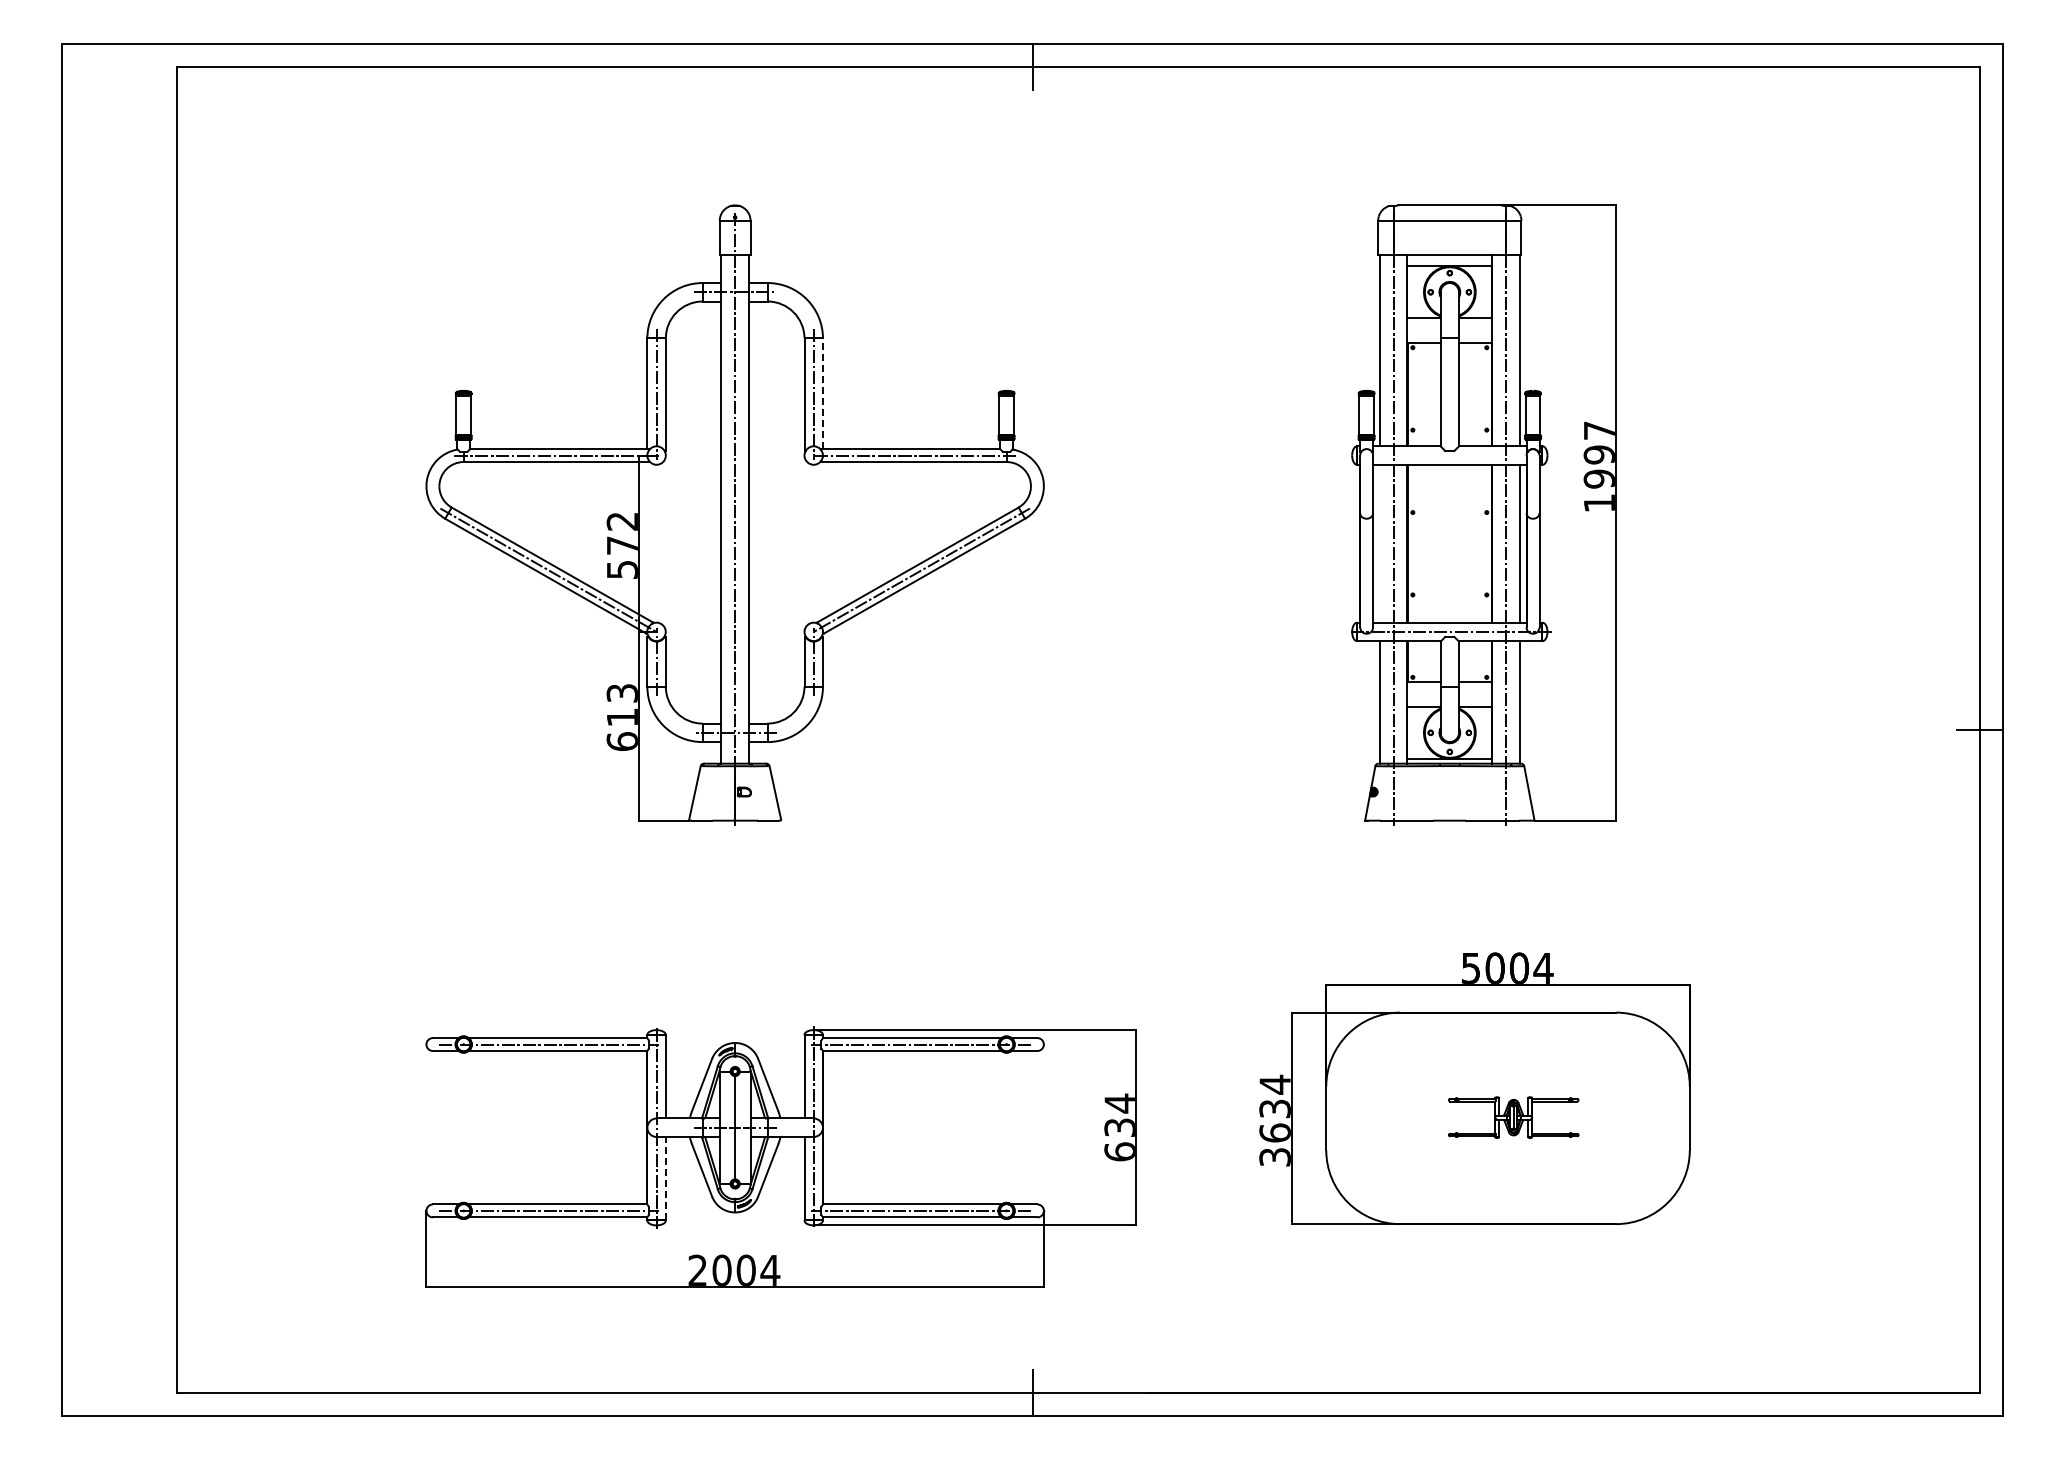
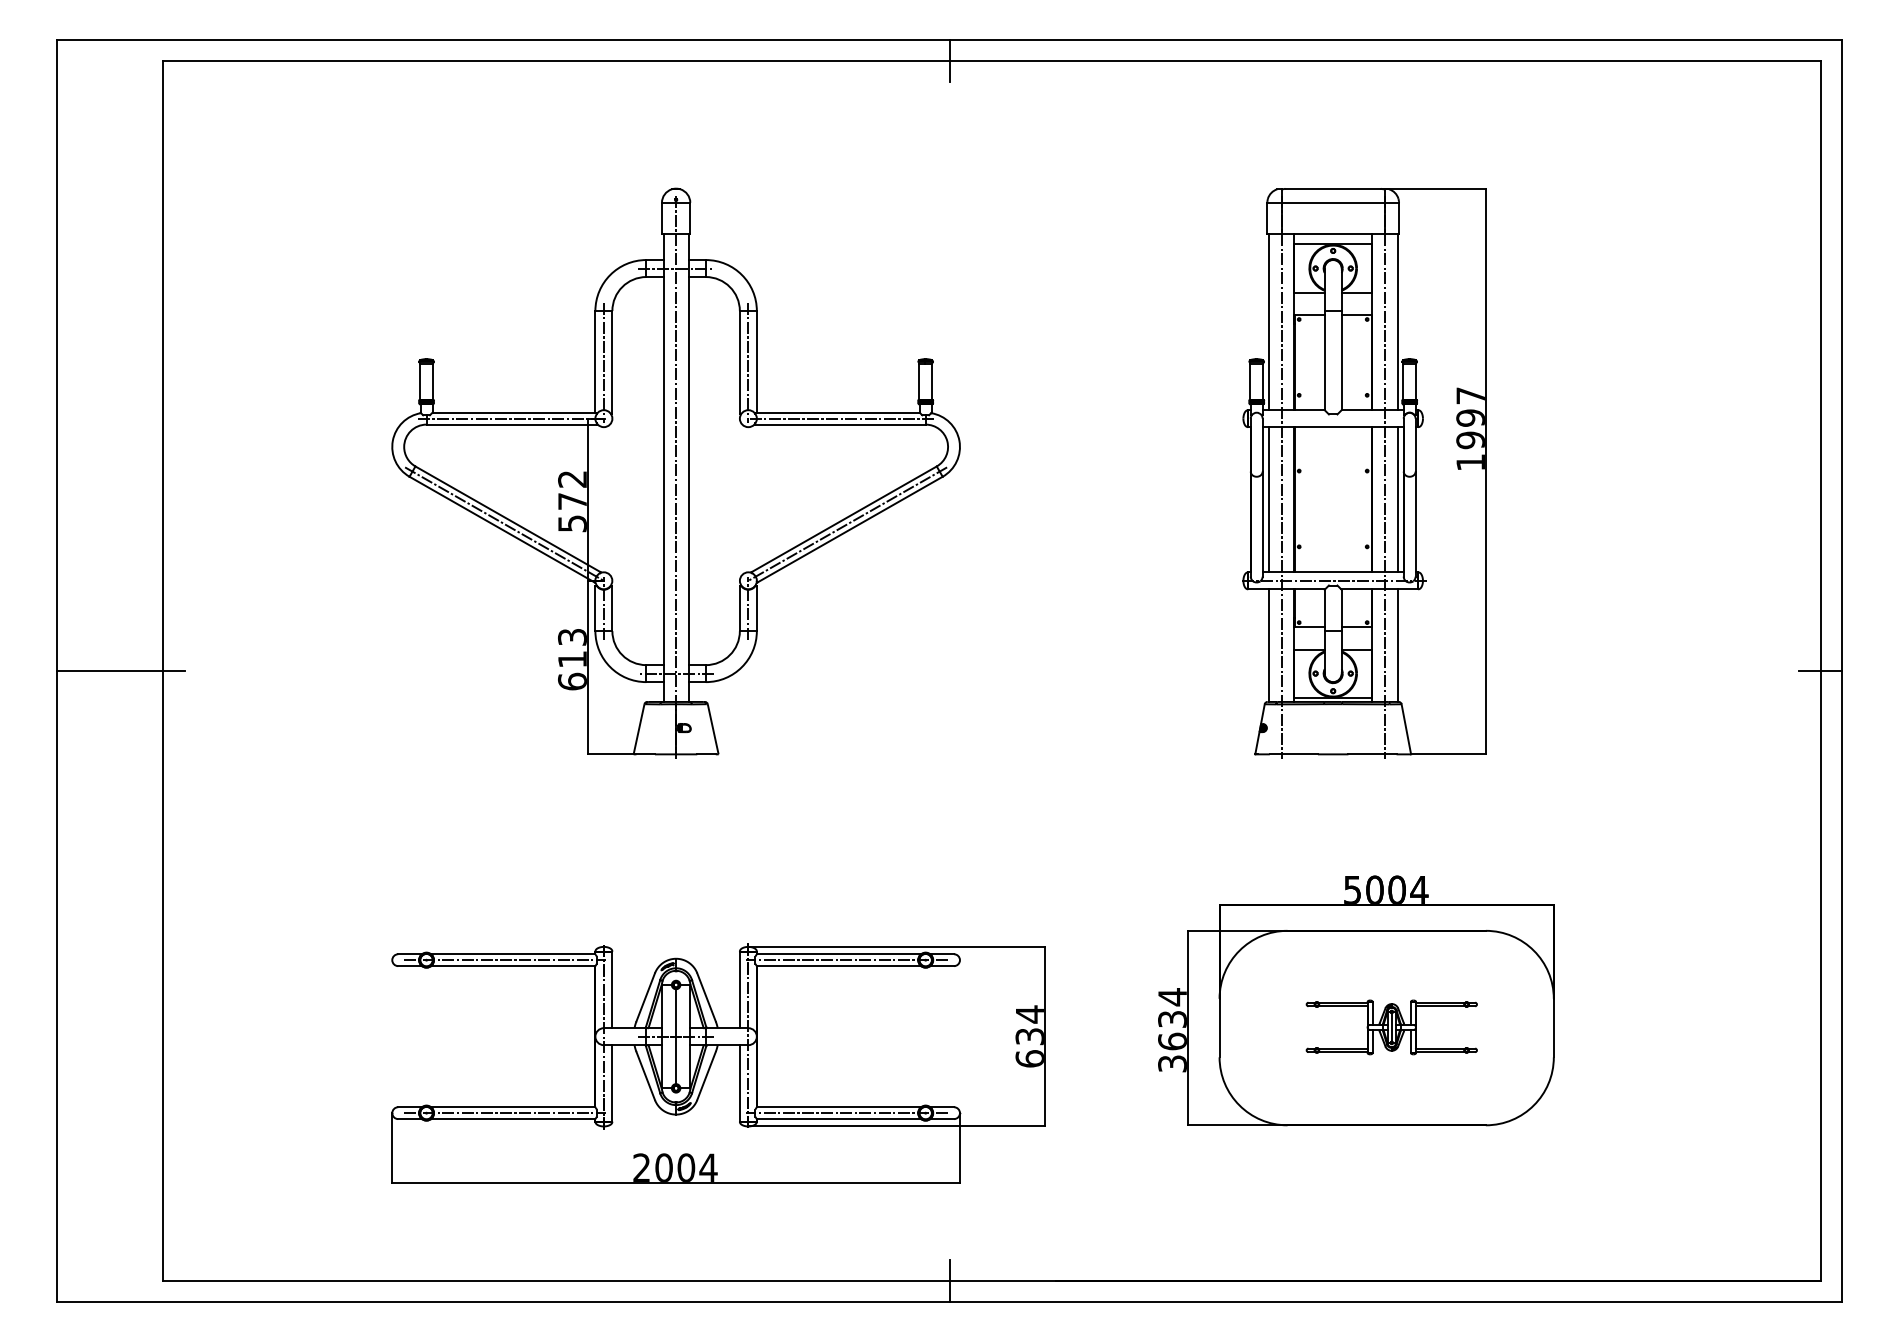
line: (822, 393) -> (756, 361), dashed -> solid
line: (1379, 543) -> (1268, 499), added
line: (130, 729) -> (120, 670), added
part: (1513, 1117) -> (1391, 1027), size x1.43
line: (665, 1178) -> (612, 1083), dashed -> solid

